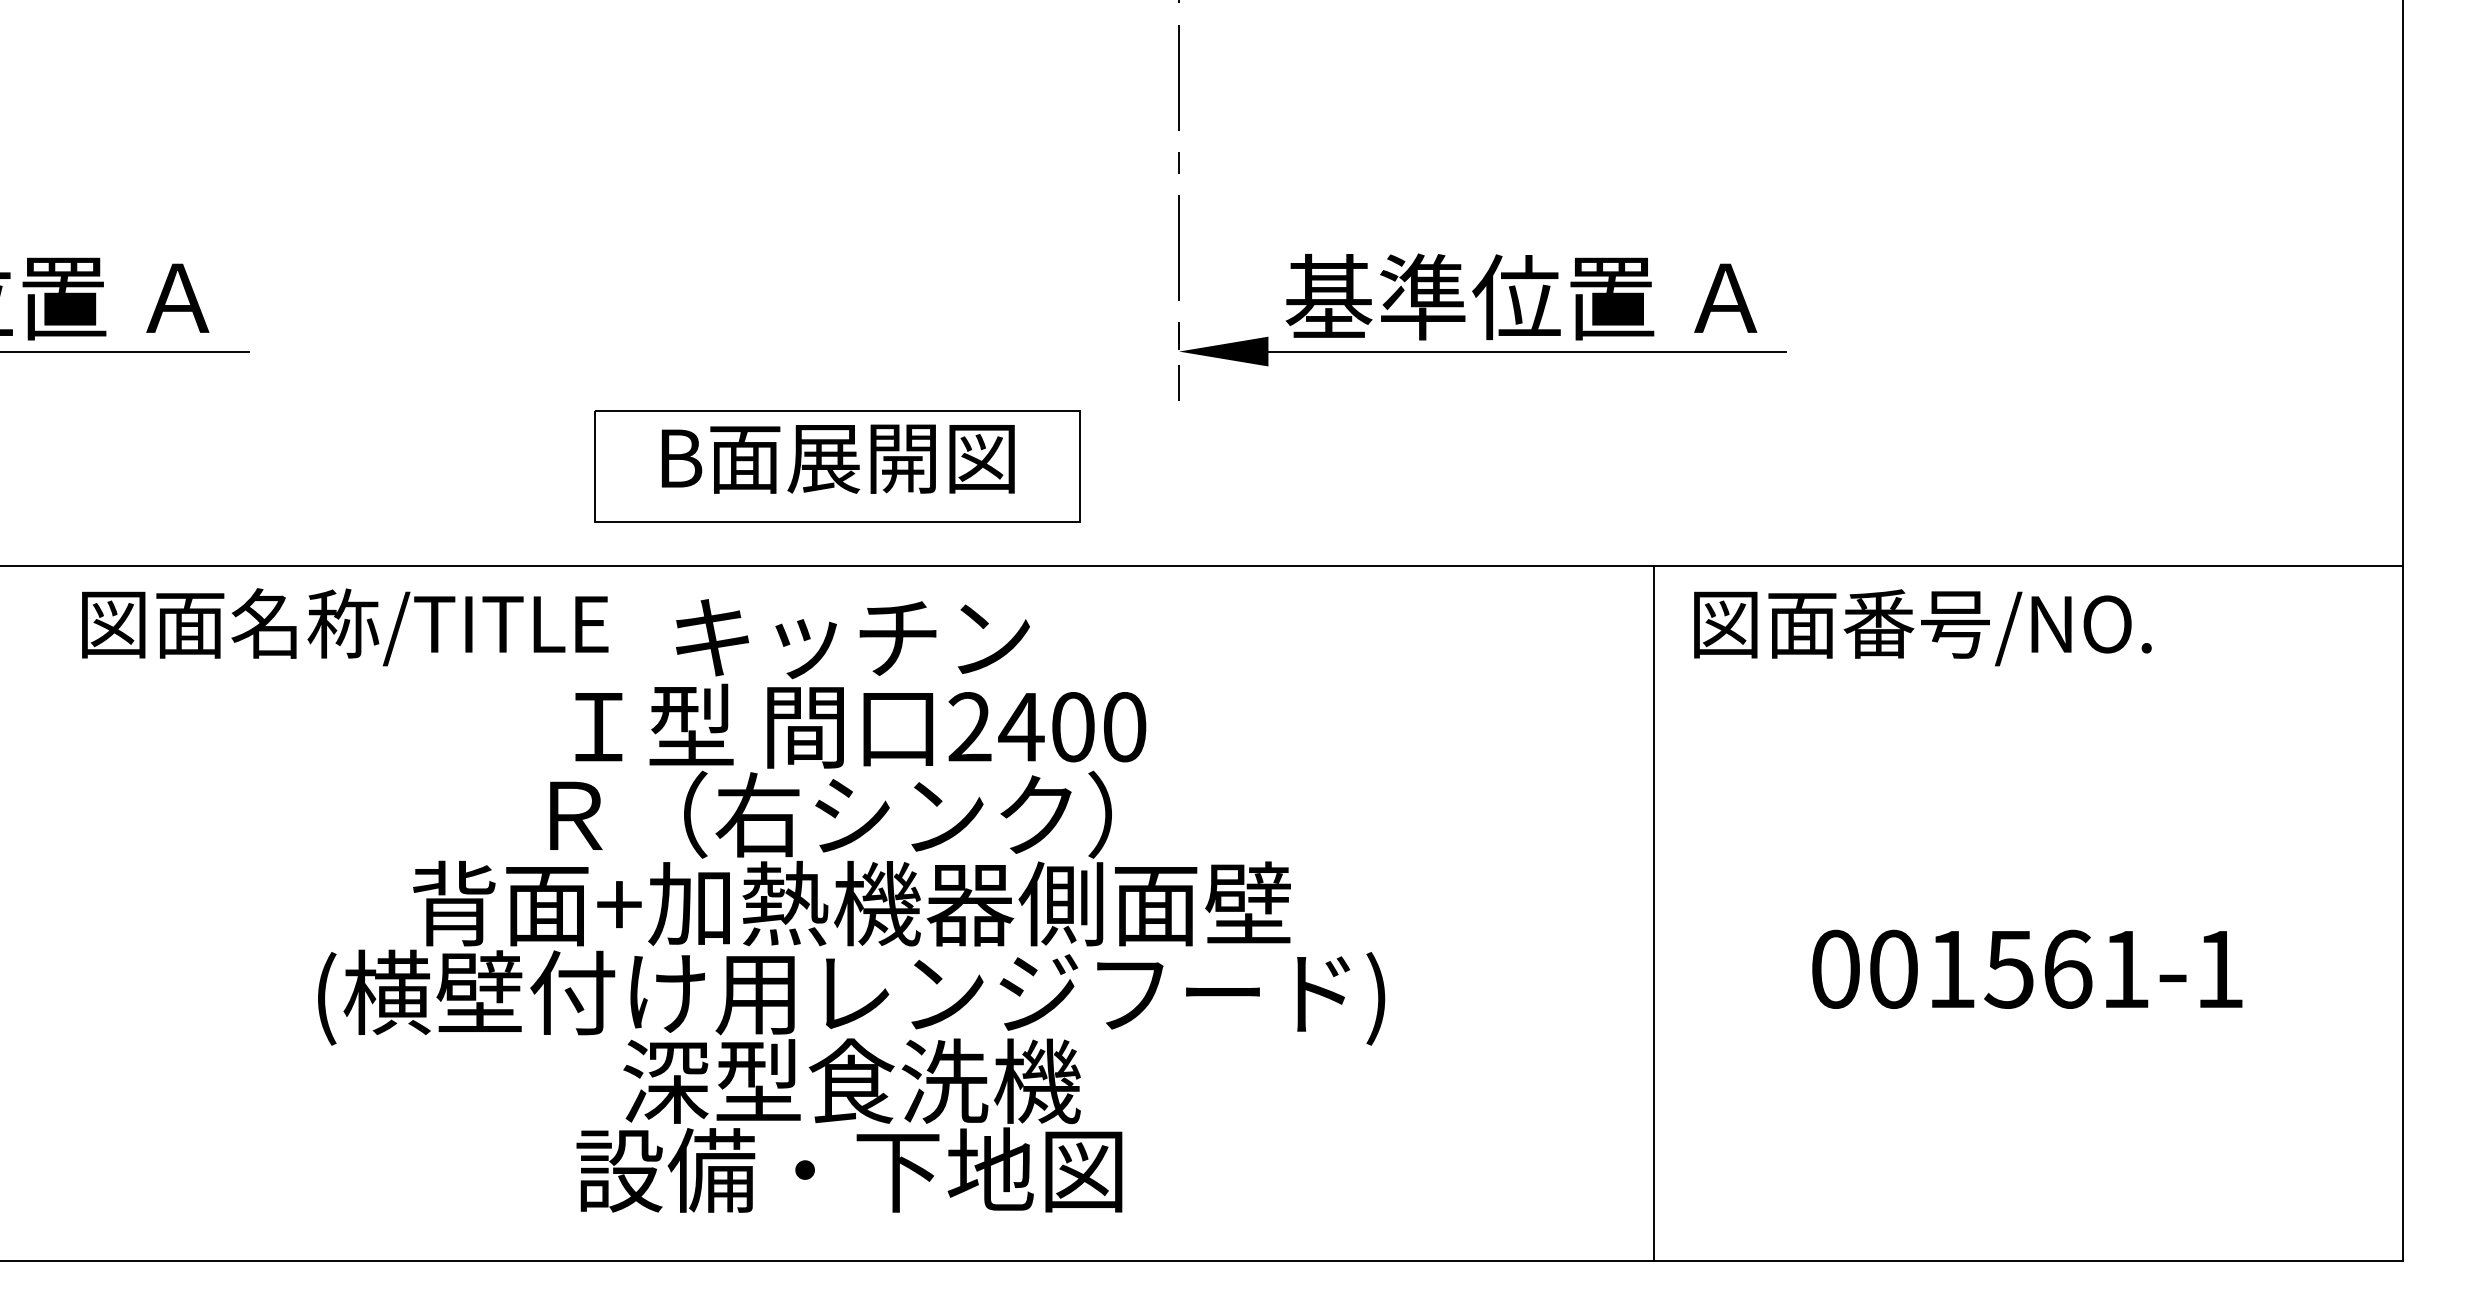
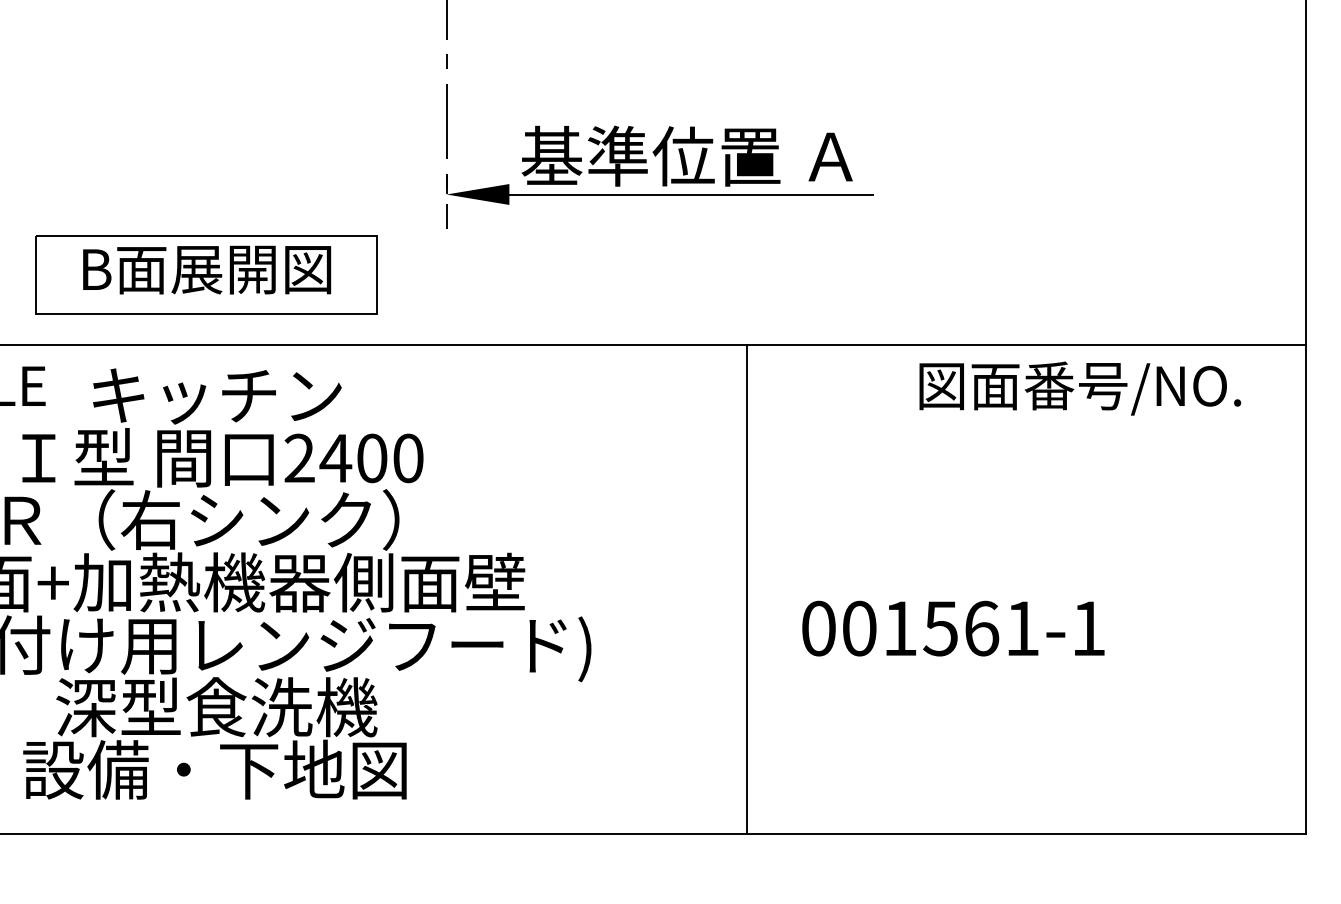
text: (1922, 627) -> (1080, 388), moved
line: (1653, 913) -> (746, 589), moved
text: (2027, 968) -> (953, 628), moved

